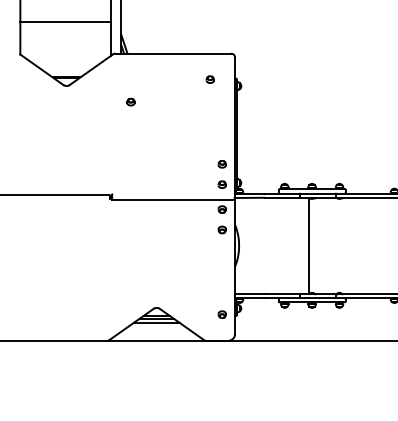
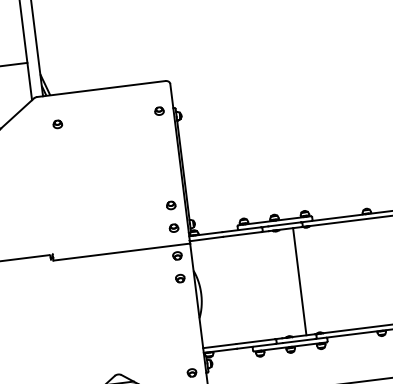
part: (209, 79) -> (158, 111), moved
part: (130, 101) -> (57, 123), moved
line: (308, 245) -> (299, 281), moved

